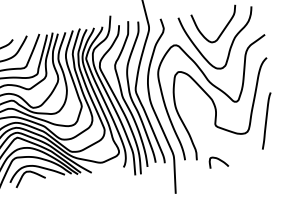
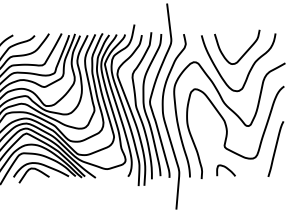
curve: (217, 160) -> (225, 168), moved

